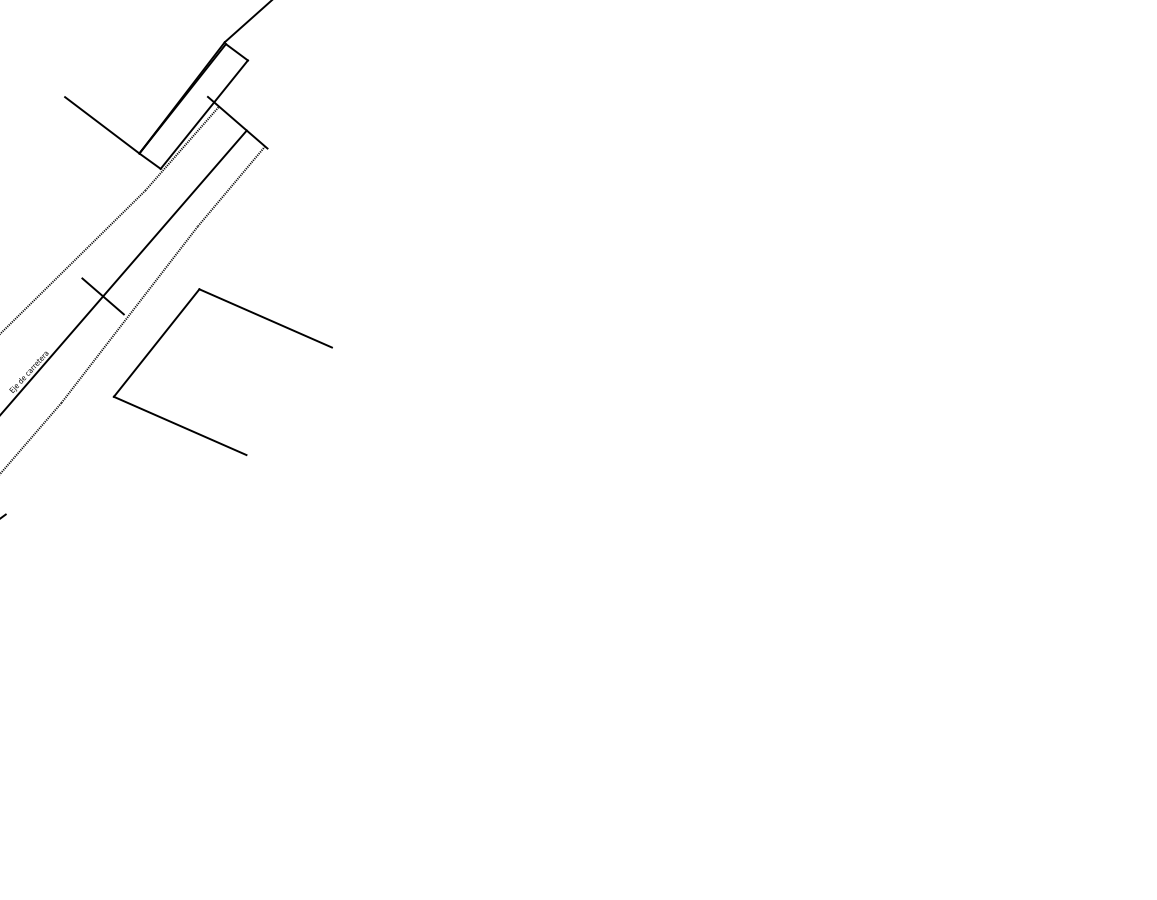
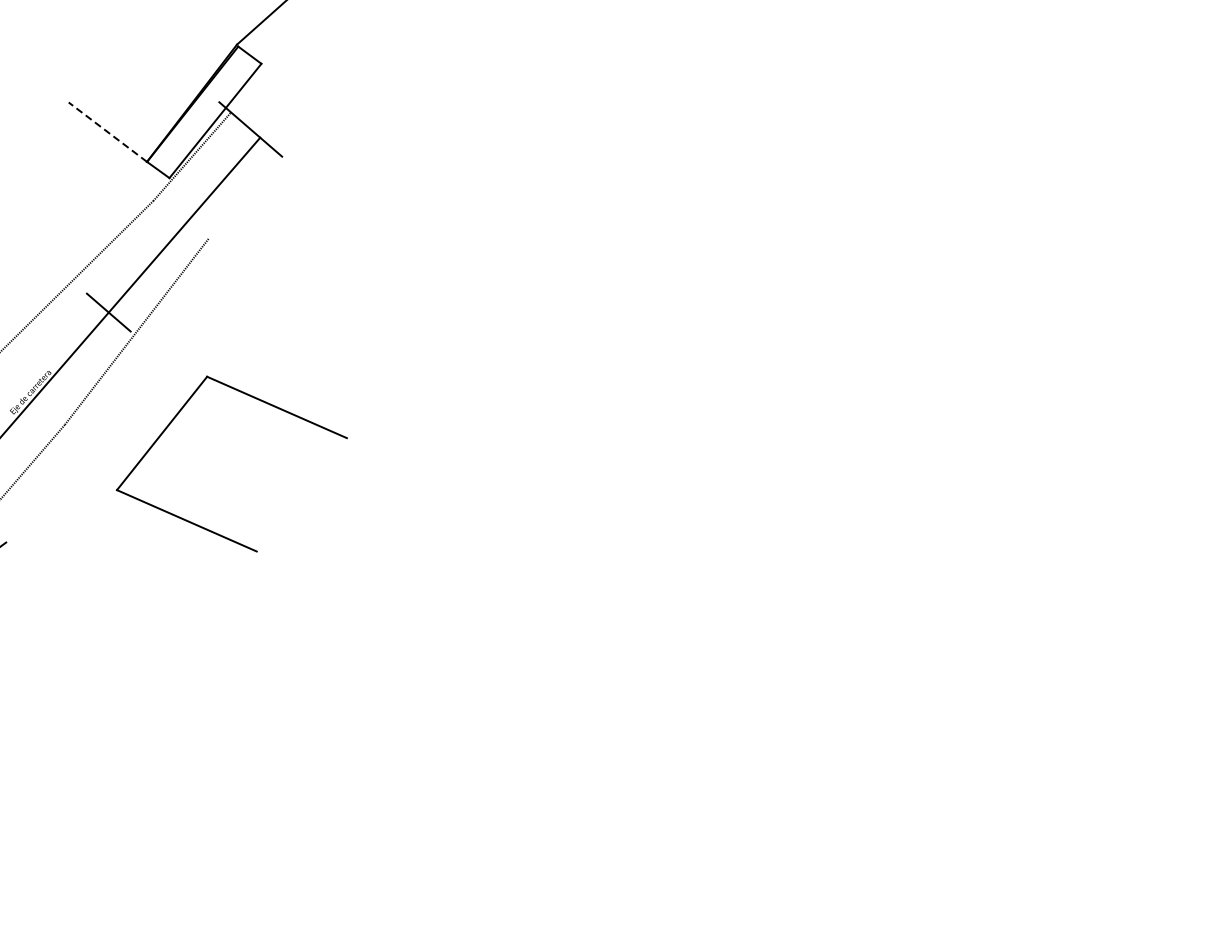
line: (102, 125) -> (108, 132), solid -> dashed
line: (231, 186) -> (244, 196), removed
part: (244, 310) -> (254, 399), moved

